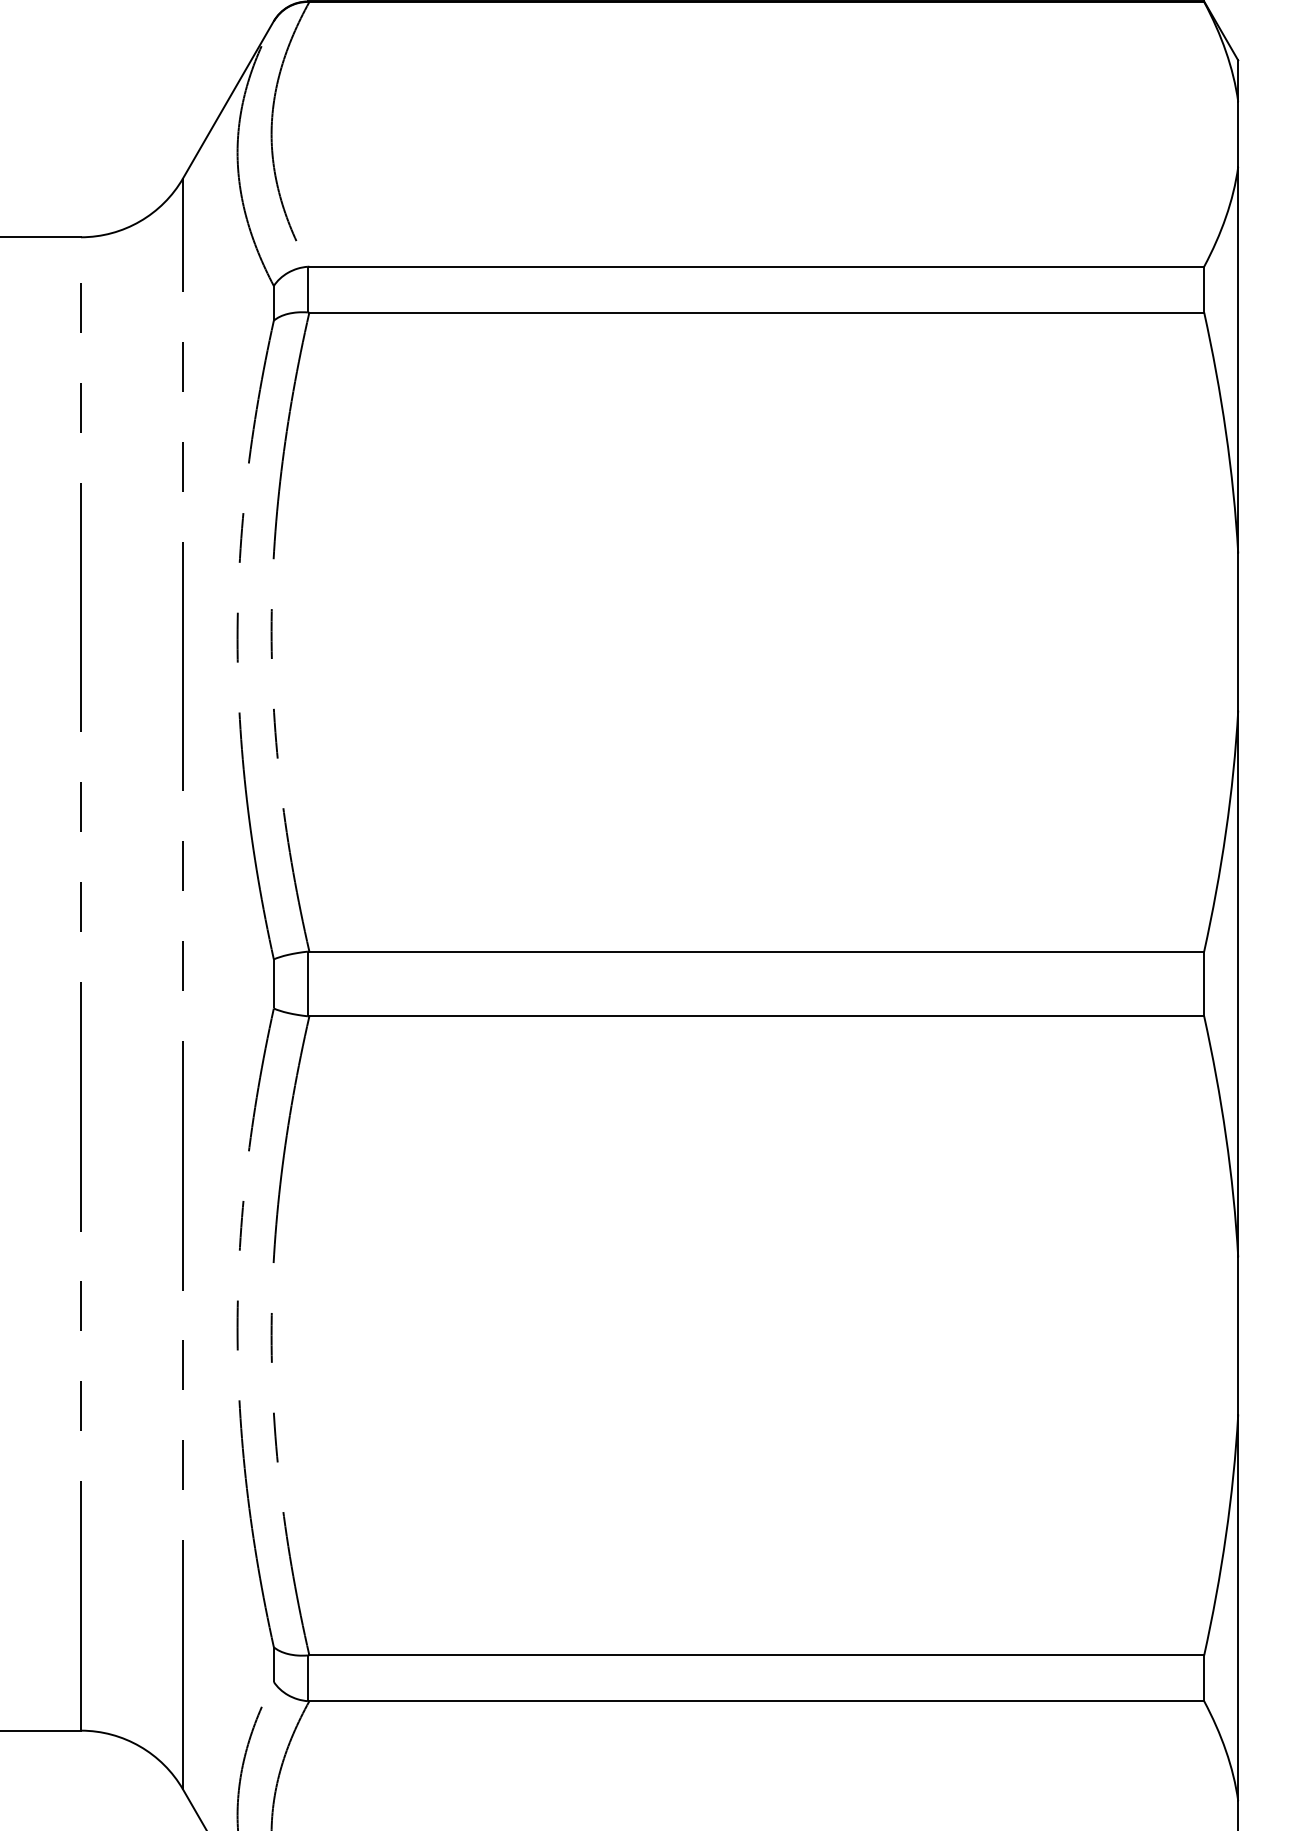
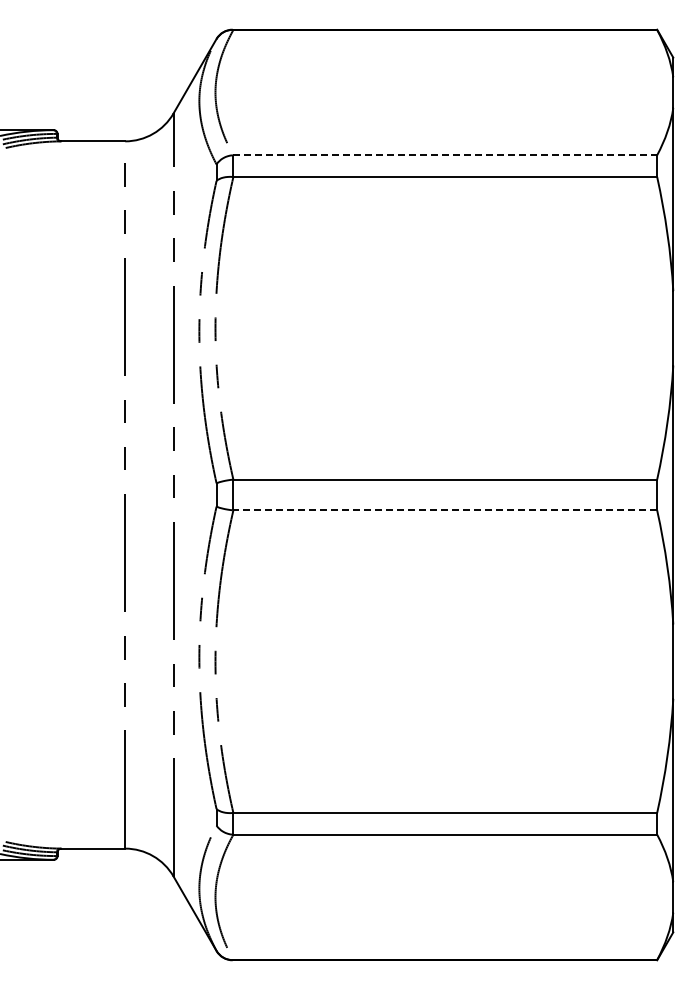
line: (757, 267) -> (445, 155), solid -> dashed
line: (757, 1016) -> (445, 510), solid -> dashed

